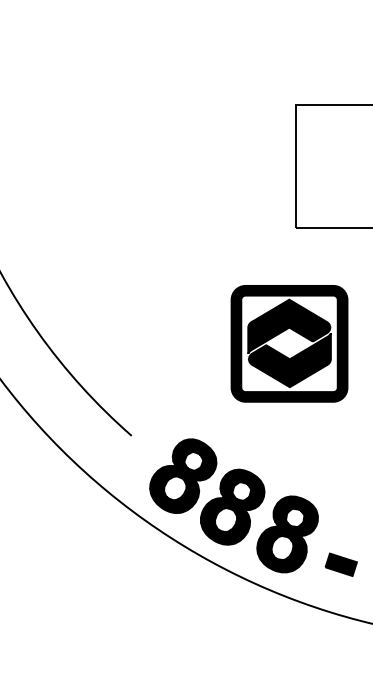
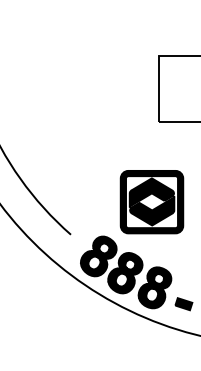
part: (288, 344) -> (151, 202), moved

